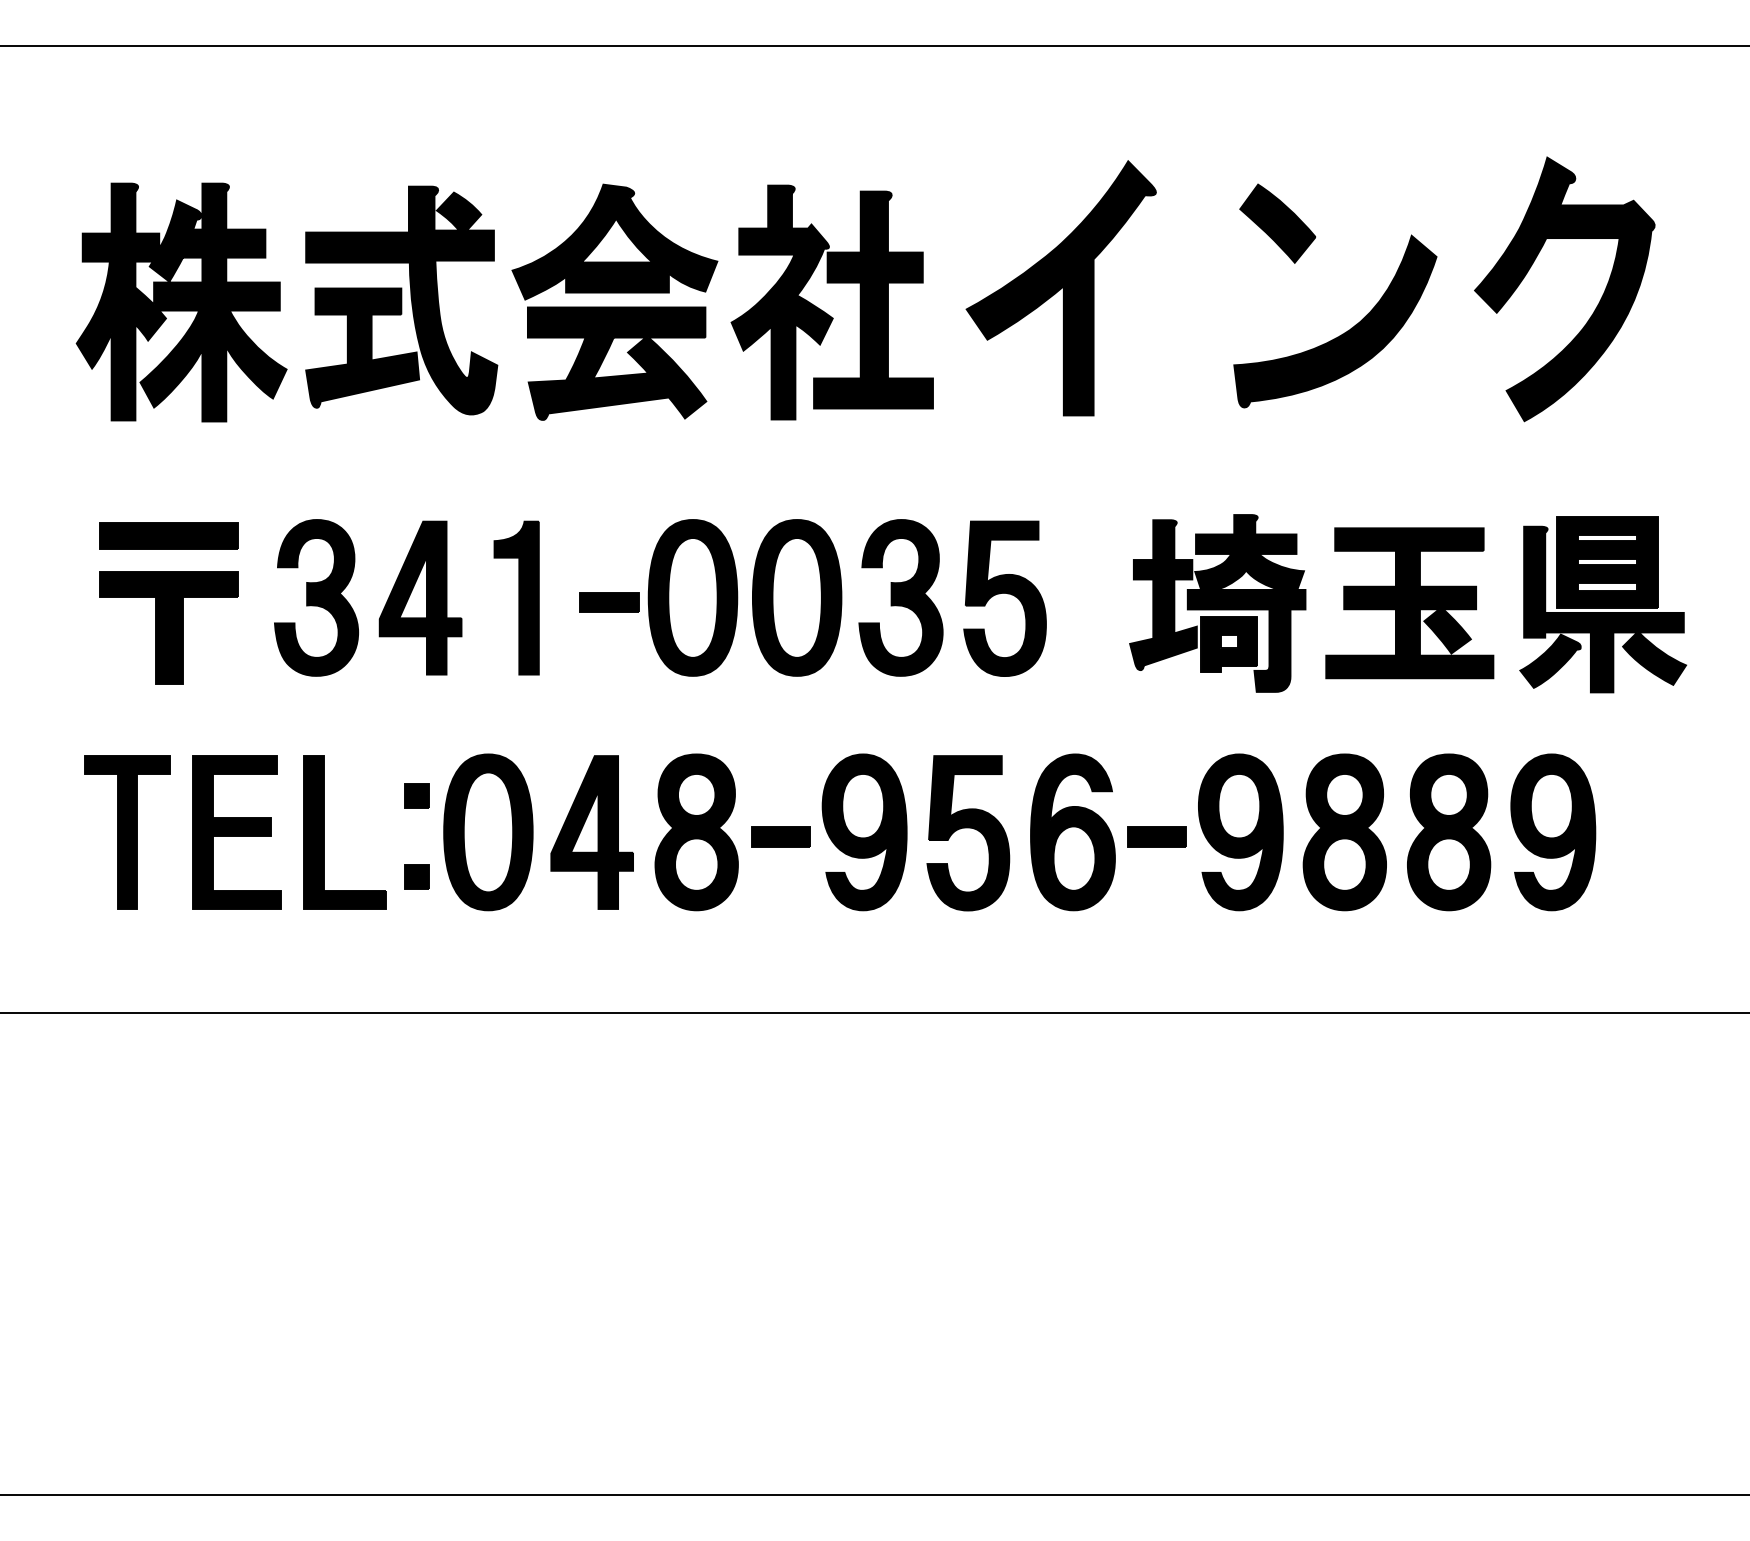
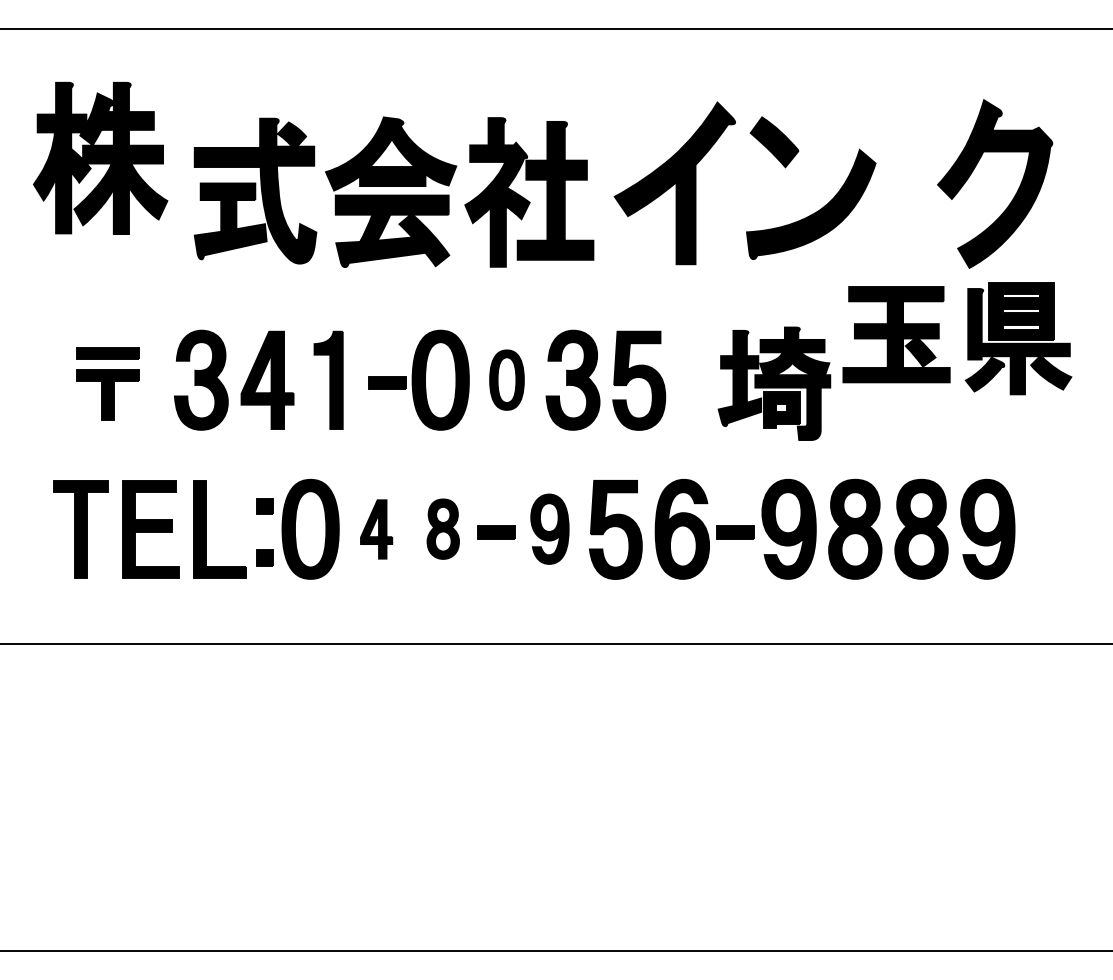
part: (181, 301) -> (100, 157), moved
part: (1357, 321) -> (825, 204), moved
part: (796, 596) -> (506, 379), size x0.6
part: (168, 603) -> (107, 383), size x0.7
part: (1409, 603) -> (896, 334), moved
part: (1603, 604) -> (1018, 338), moved
part: (697, 831) -> (443, 528), size x0.6
part: (863, 831) -> (549, 528), size x0.7
part: (591, 832) -> (376, 529), size x0.6

